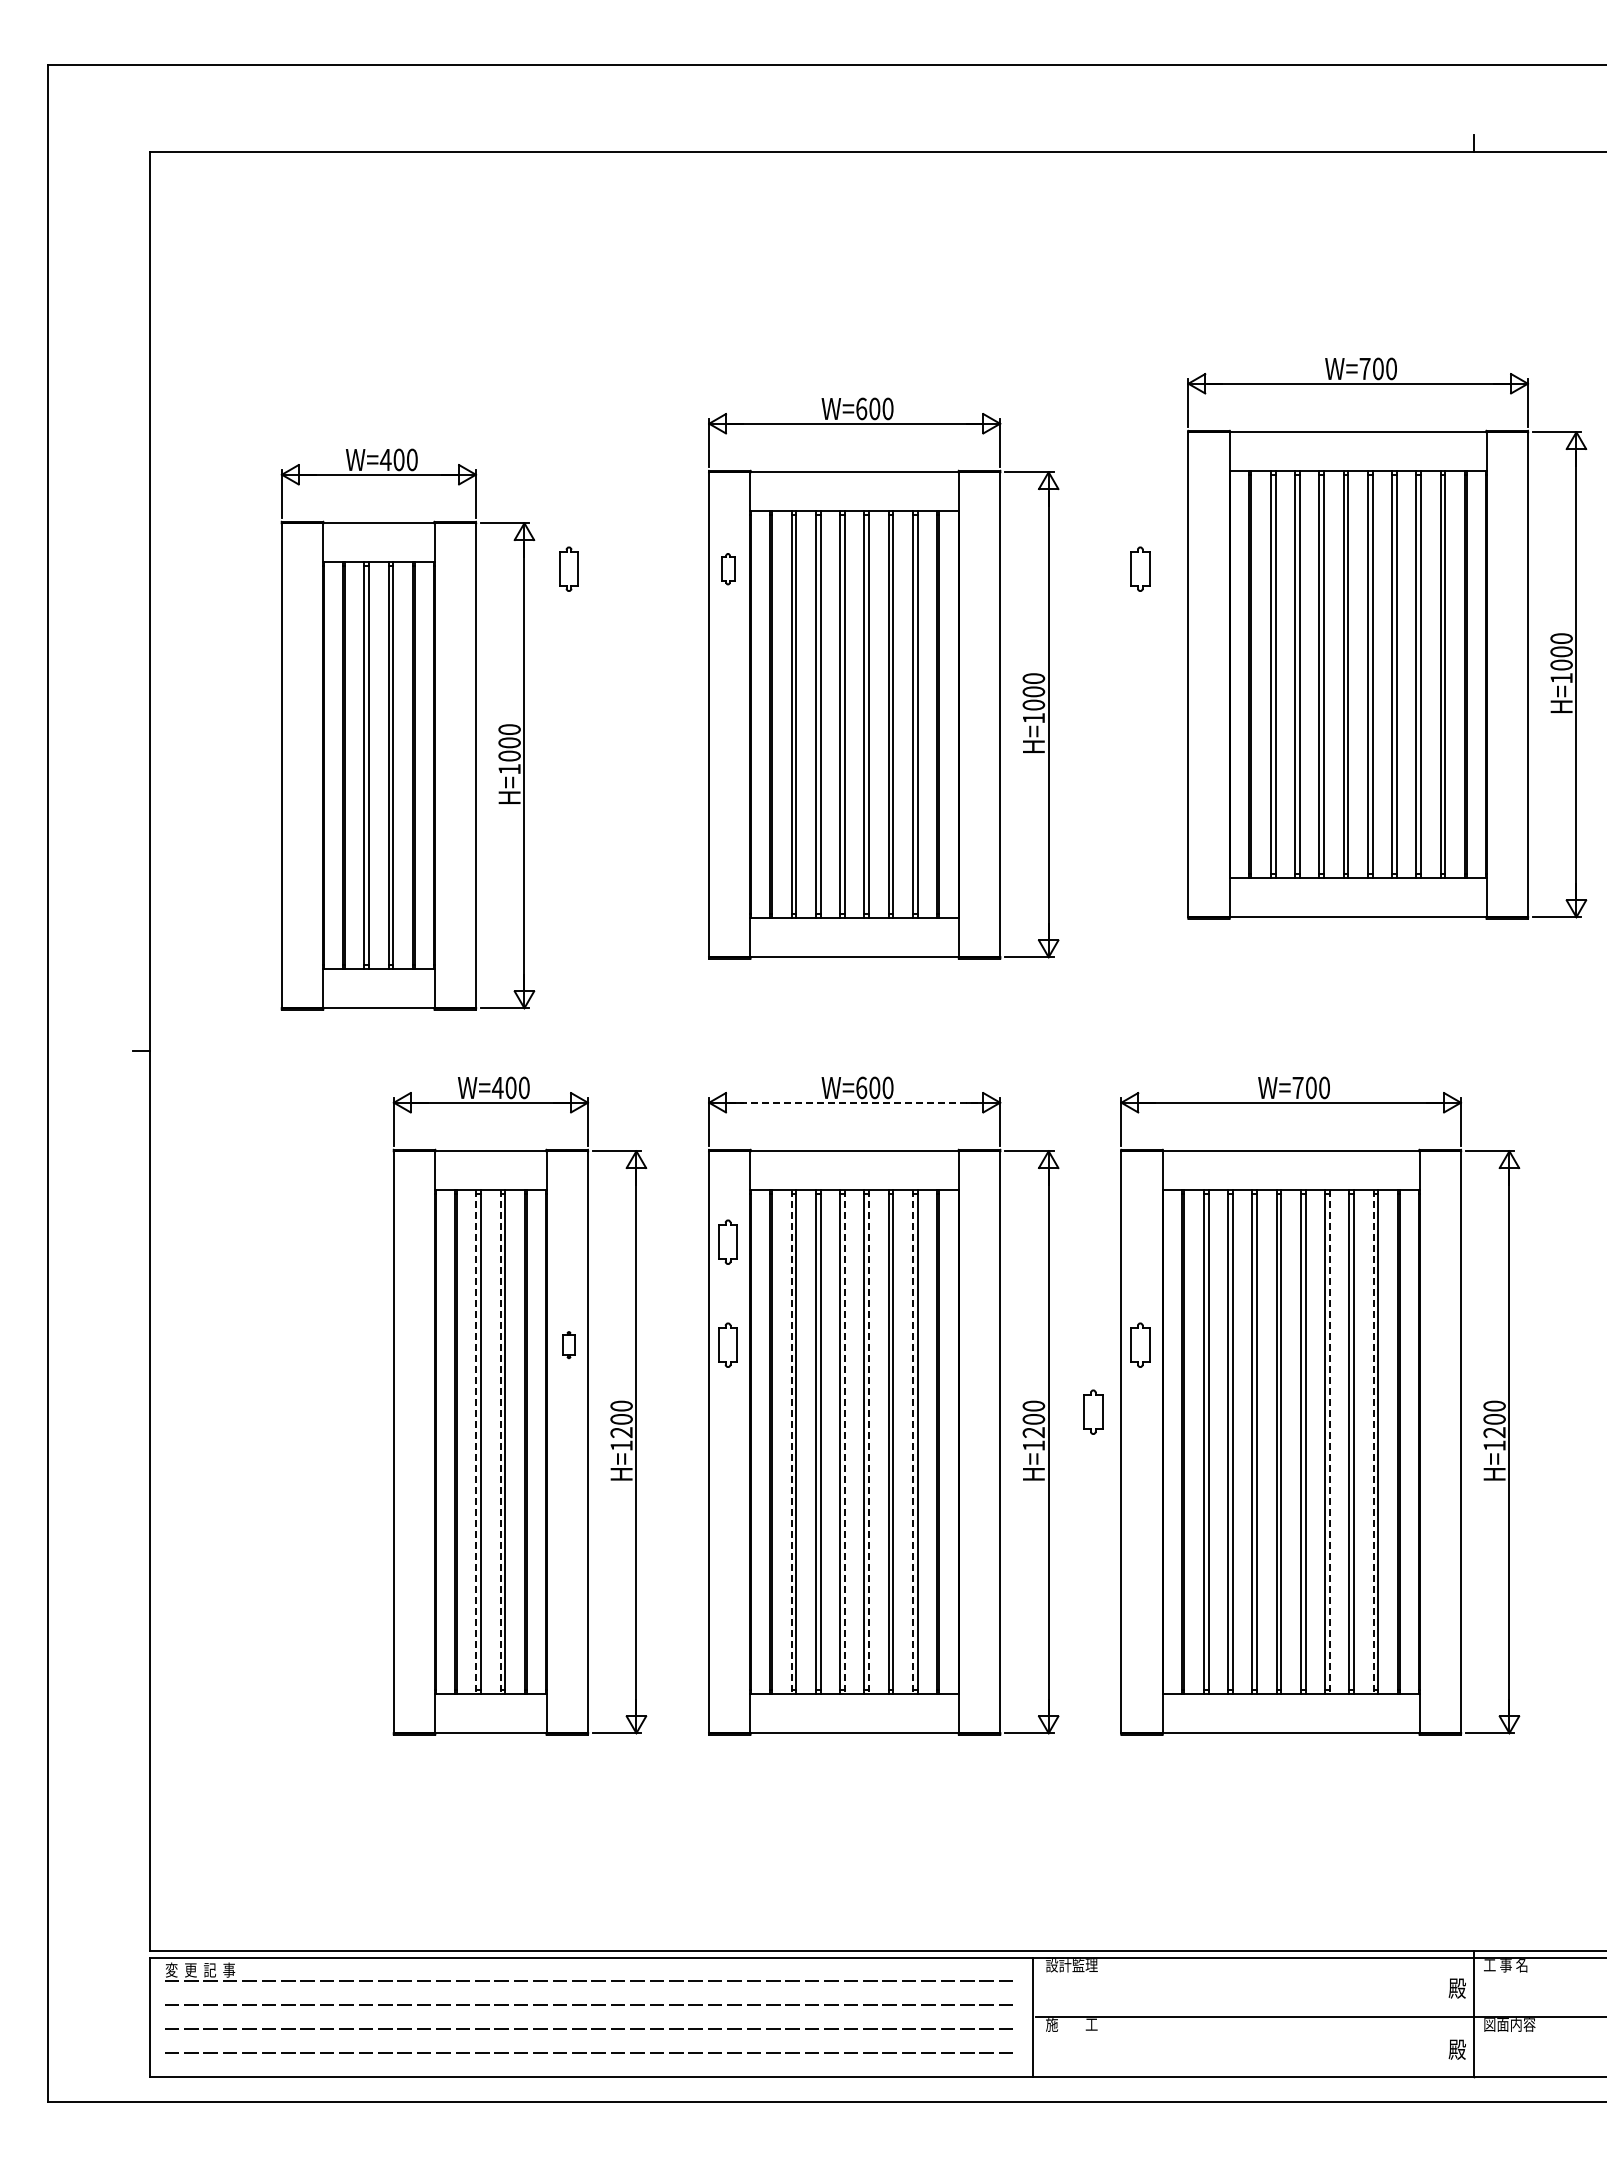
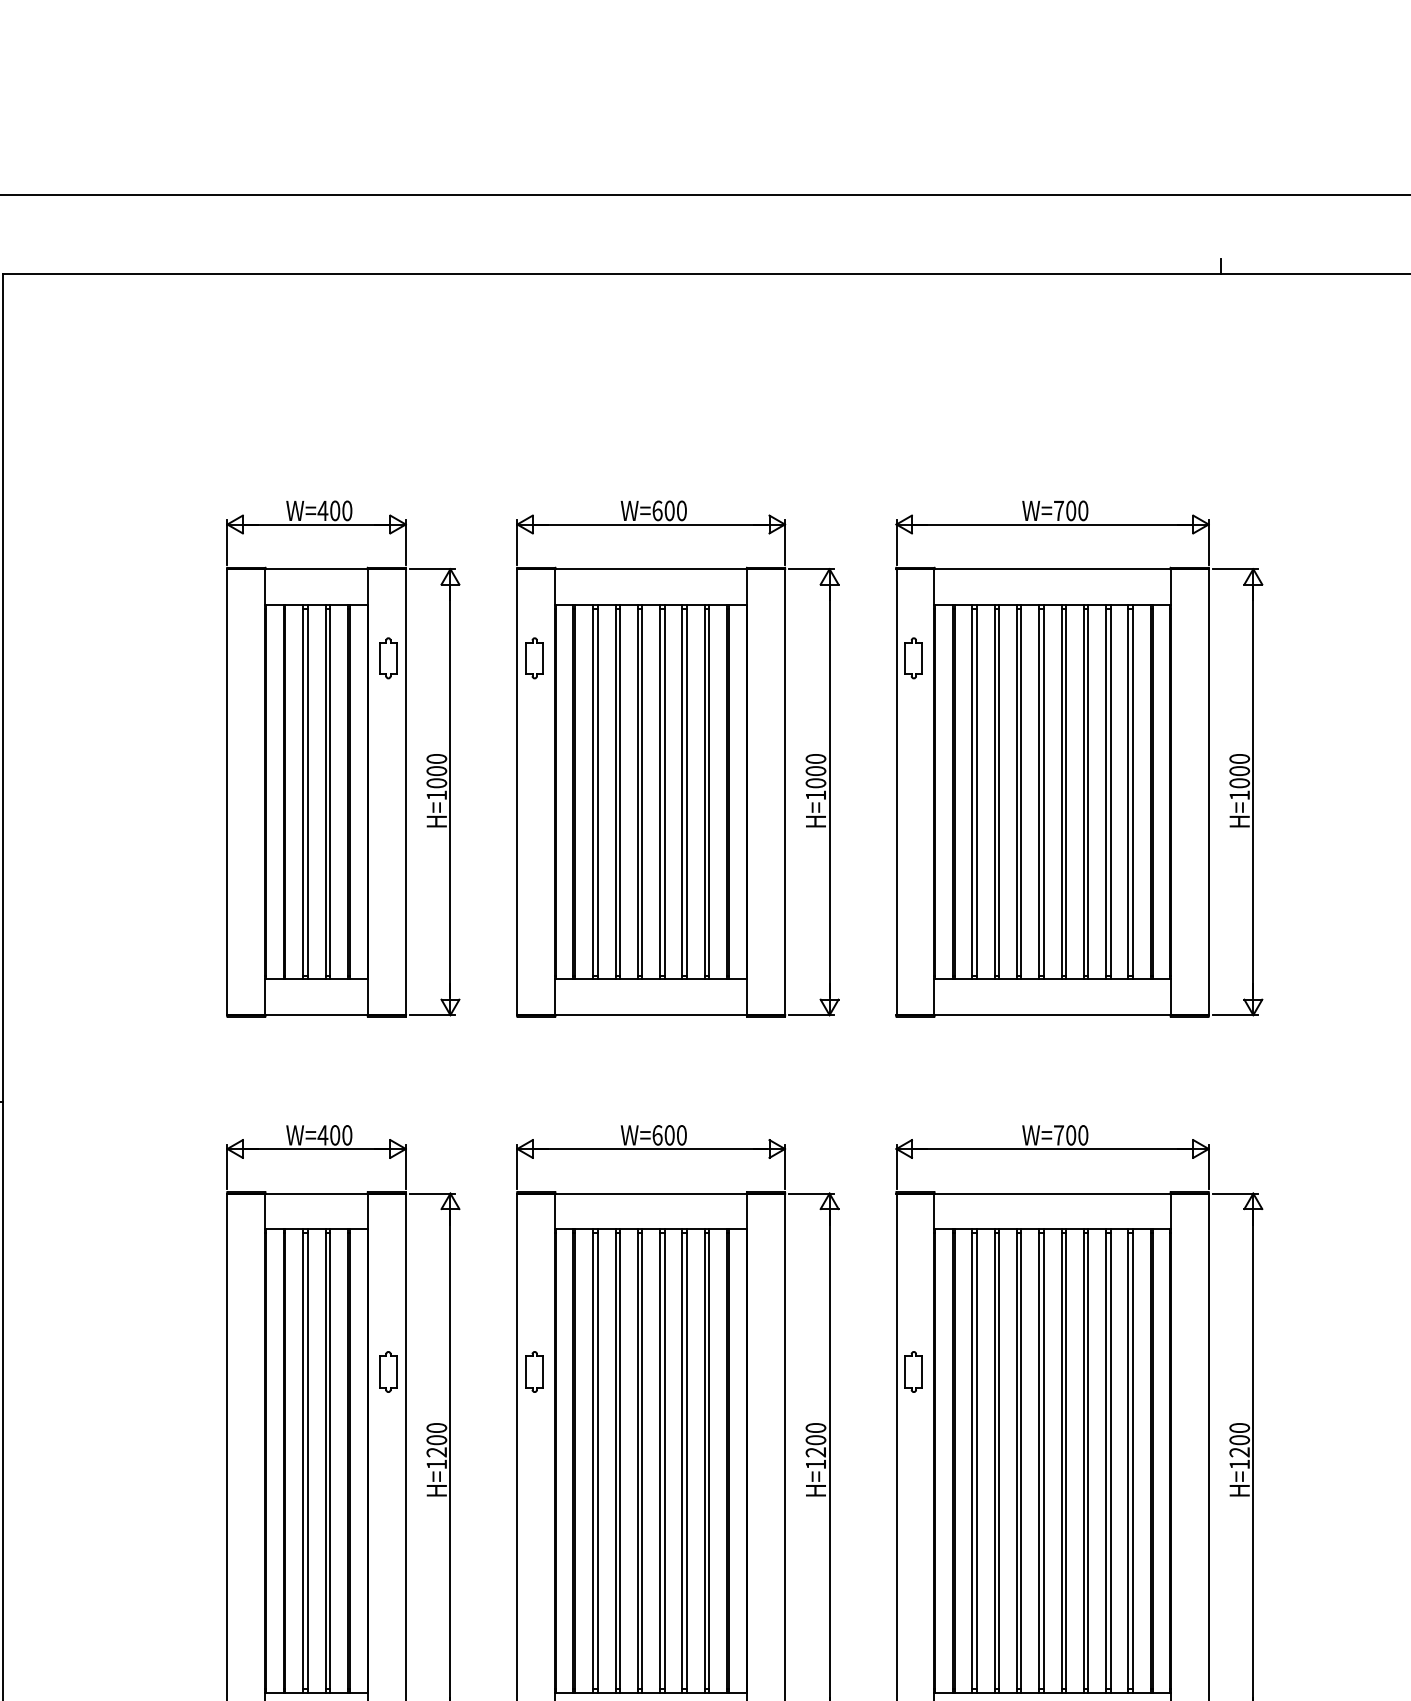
part: (727, 568) -> (534, 657), size x1.43
part: (1387, 638) -> (1079, 758), moved
part: (407, 729) -> (342, 758), moved
line: (855, 1102) -> (651, 1148), dashed -> solid
part: (727, 1241) -> (534, 1276), removed
part: (568, 1344) -> (387, 1371), size x1.67
part: (1093, 1411) -> (870, 1432), removed
line: (476, 1442) -> (303, 1461), dashed -> solid
line: (500, 1442) -> (325, 1461), dashed -> solid
line: (791, 1442) -> (593, 1461), dashed -> solid
line: (844, 1442) -> (641, 1461), dashed -> solid
line: (869, 1442) -> (664, 1461), dashed -> solid
line: (912, 1442) -> (704, 1461), dashed -> solid
line: (1329, 1442) -> (1087, 1461), dashed -> solid
line: (1373, 1442) -> (1128, 1461), dashed -> solid

